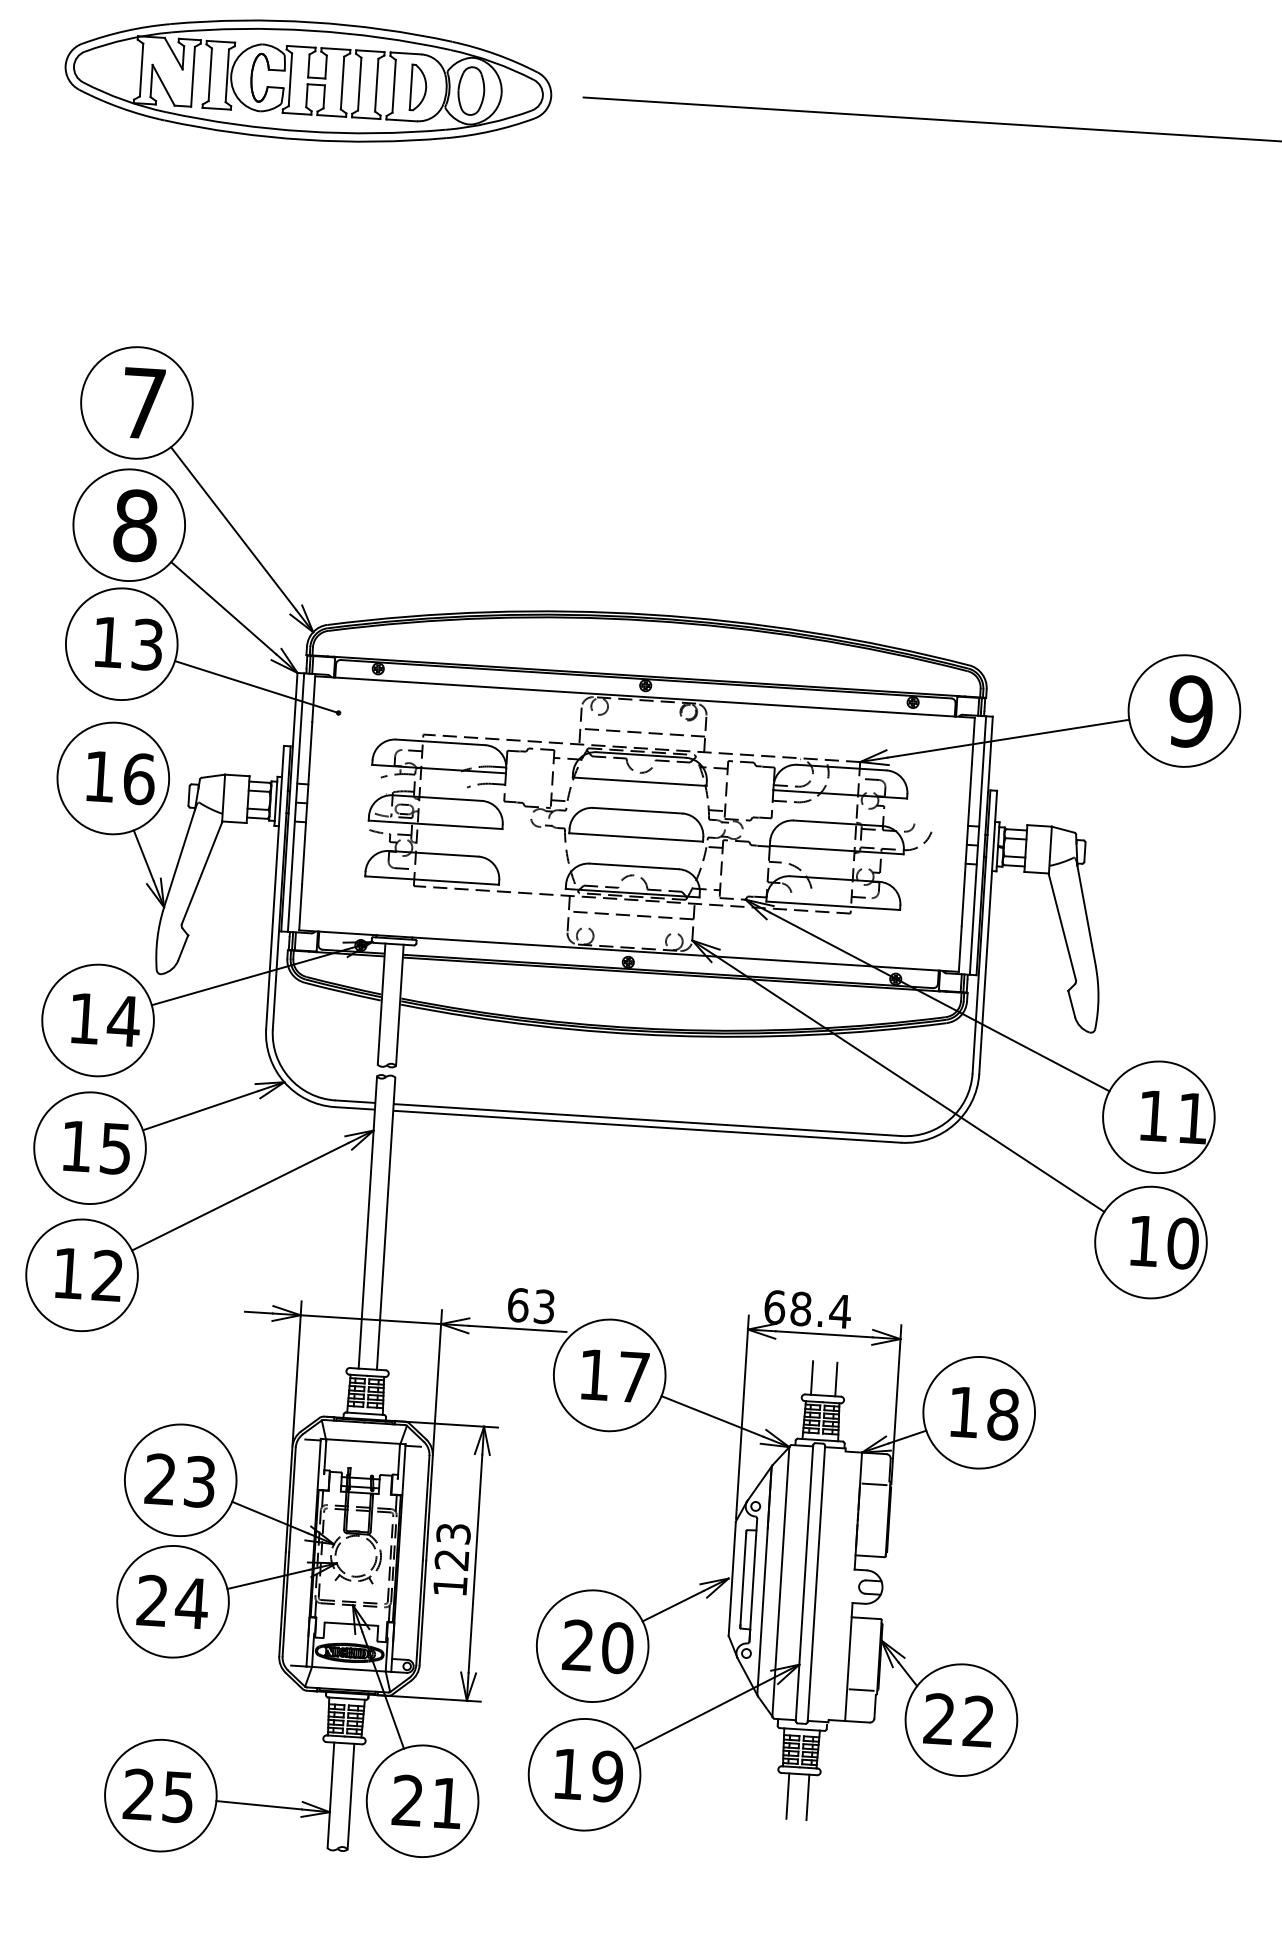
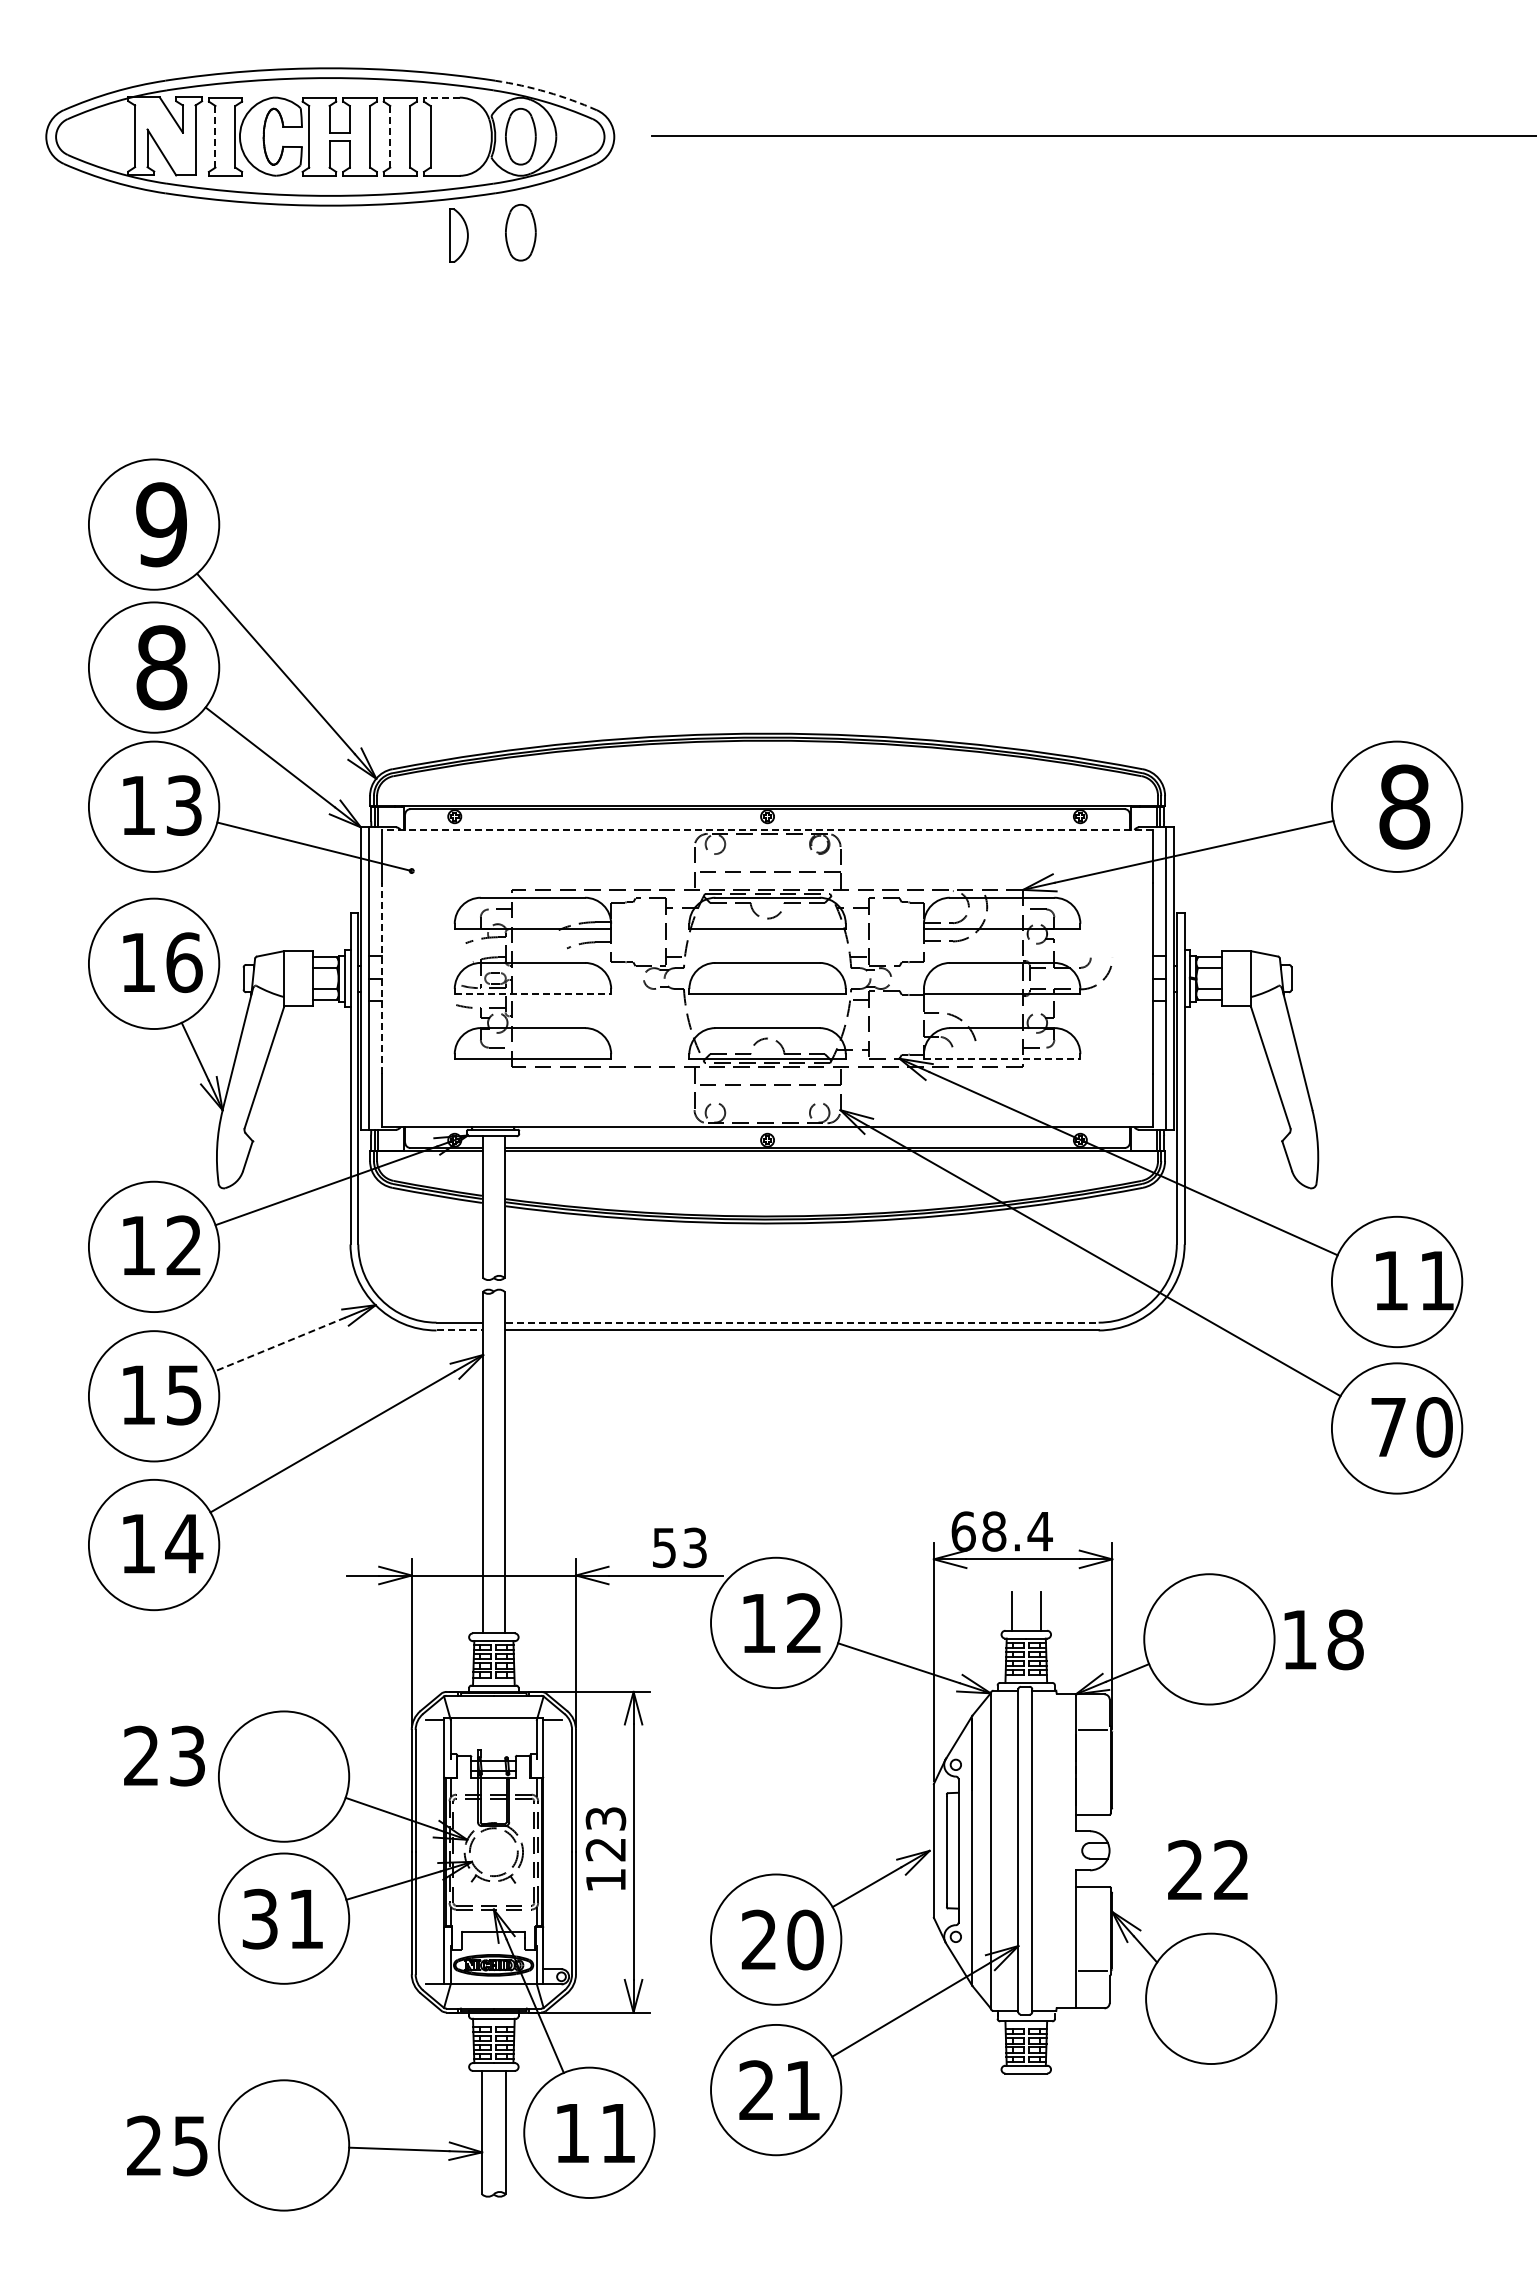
line: (405, 53) -> (441, 97), solid -> dashed
arc: (495, 54) -> (546, 92), solid -> dashed
line: (210, 74) -> (215, 136), solid -> dashed
line: (359, 83) -> (390, 136), solid -> dashed
part: (418, 87) -> (458, 235), moved
part: (465, 172) -> (520, 232), added
text: (143, 403) -> (161, 524), 7 -> 9
line: (644, 696) -> (767, 829), solid -> dashed
text: (1190, 711) -> (1404, 806), 9 -> 8
line: (306, 803) -> (381, 978), solid -> dashed
line: (436, 825) -> (533, 994), solid -> dashed
line: (833, 905) -> (1002, 1059), solid -> dashed
text: (124, 1020) -> (184, 1244), 14 -> 12
line: (354, 1108) -> (459, 1330), solid -> dashed
line: (200, 1110) -> (279, 1344), solid -> dashed
line: (648, 1119) -> (802, 1322), solid -> dashed
text: (1143, 1241) -> (1388, 1427), 10 -> 70
text: (108, 1275) -> (184, 1543), 12 -> 14
text: (518, 1304) -> (664, 1547), 63 -> 53
text: (633, 1376) -> (804, 1622), 17 -> 12
text: (984, 1413) -> (1323, 1639), moved
text: (180, 1480) -> (164, 1755), moved
text: (172, 1602) -> (283, 1919), 24 -> 31
text: (958, 1719) -> (1207, 1869), moved
text: (587, 1775) -> (779, 2090), 19 -> 21
text: (158, 1795) -> (167, 2145), moved
line: (787, 1795) -> (1014, 2099), removed
line: (808, 1796) -> (1038, 2099), removed
text: (407, 1800) -> (571, 2132), 21 -> 11

